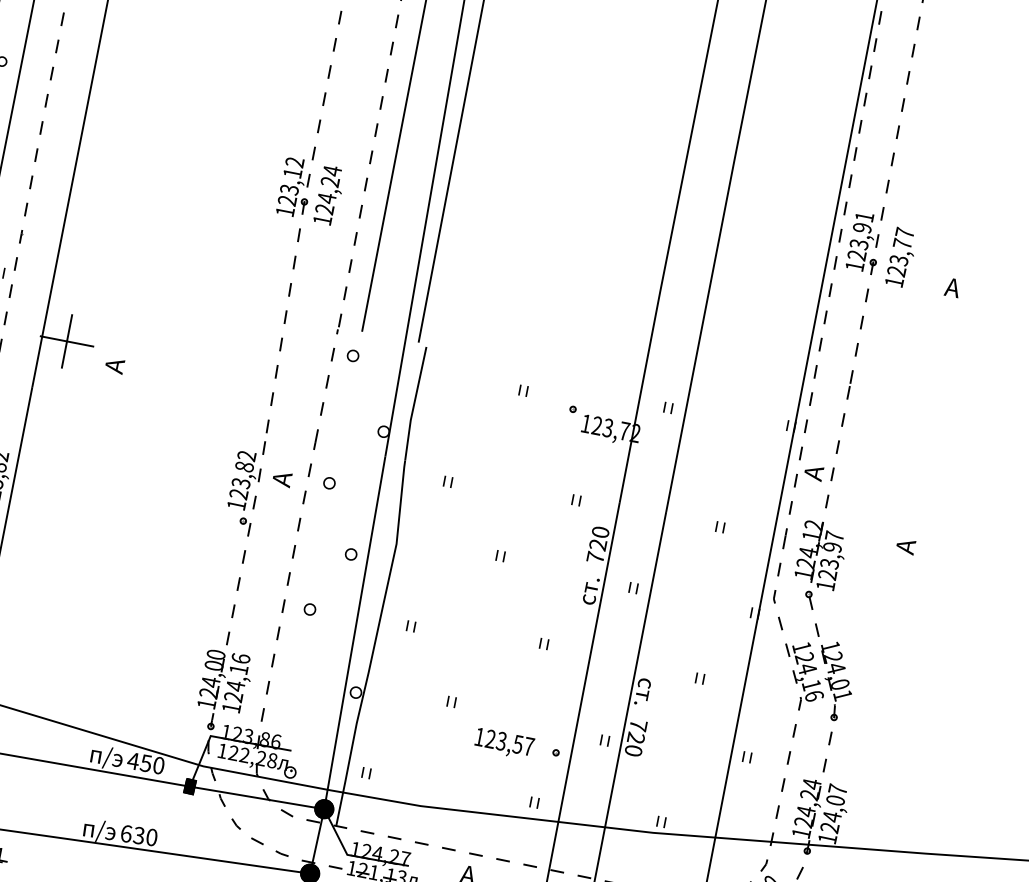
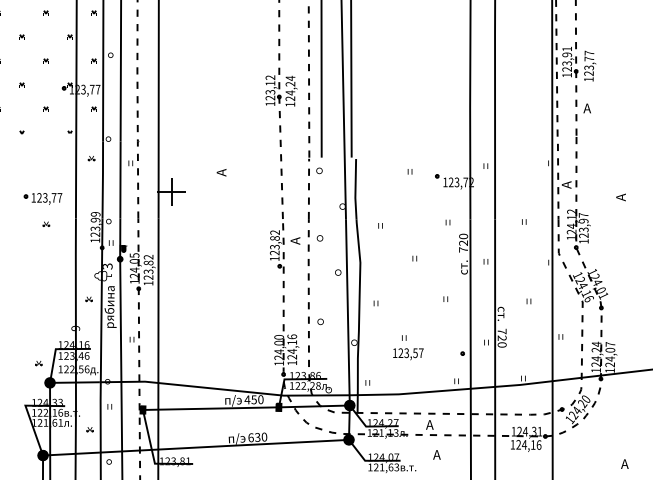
text: (951, 287) -> (586, 108), moved
text: (114, 365) -> (221, 172), moved
text: (904, 546) -> (620, 197), moved
text: (309, 608) -> (320, 321), moved
text: (504, 744) -> (408, 354), moved

